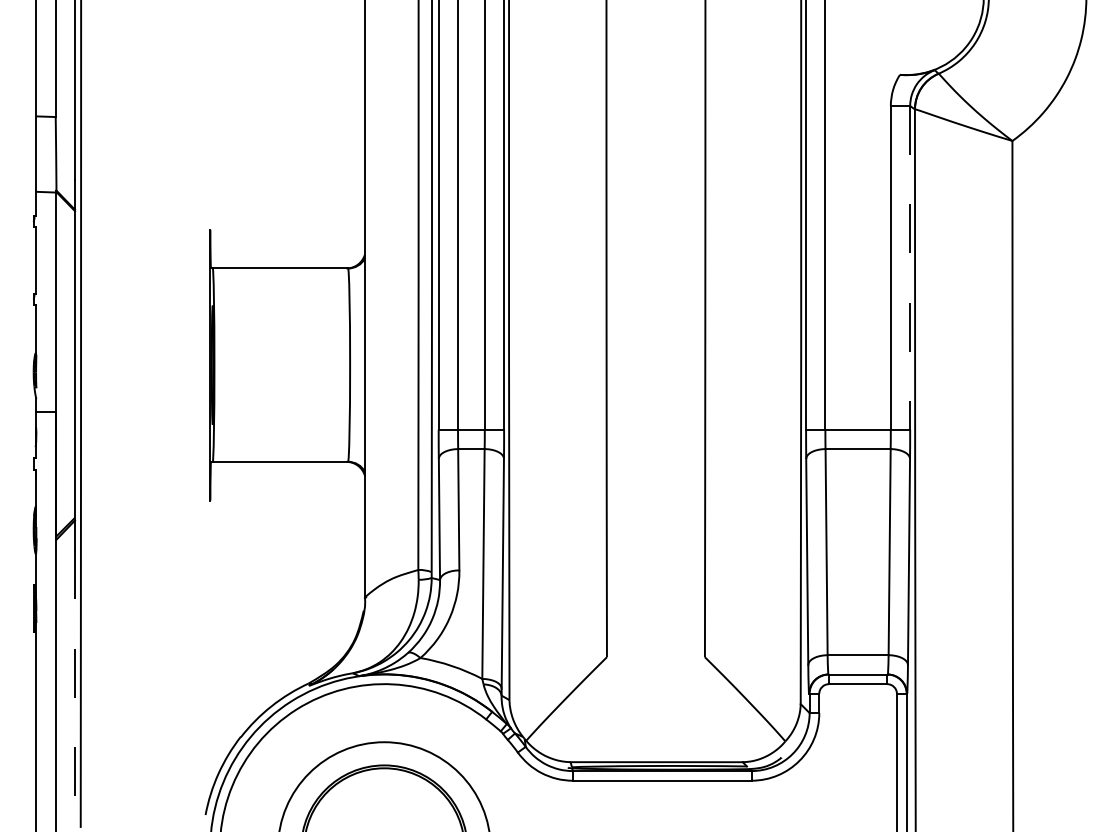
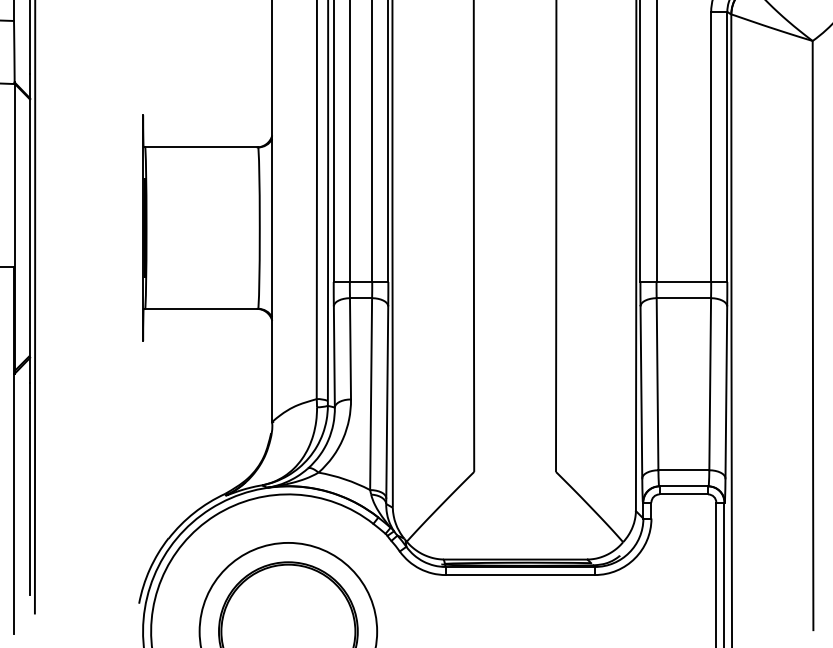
line: (910, 267) -> (727, 146), dashed -> solid
line: (75, 678) -> (30, 489), dashed -> solid

